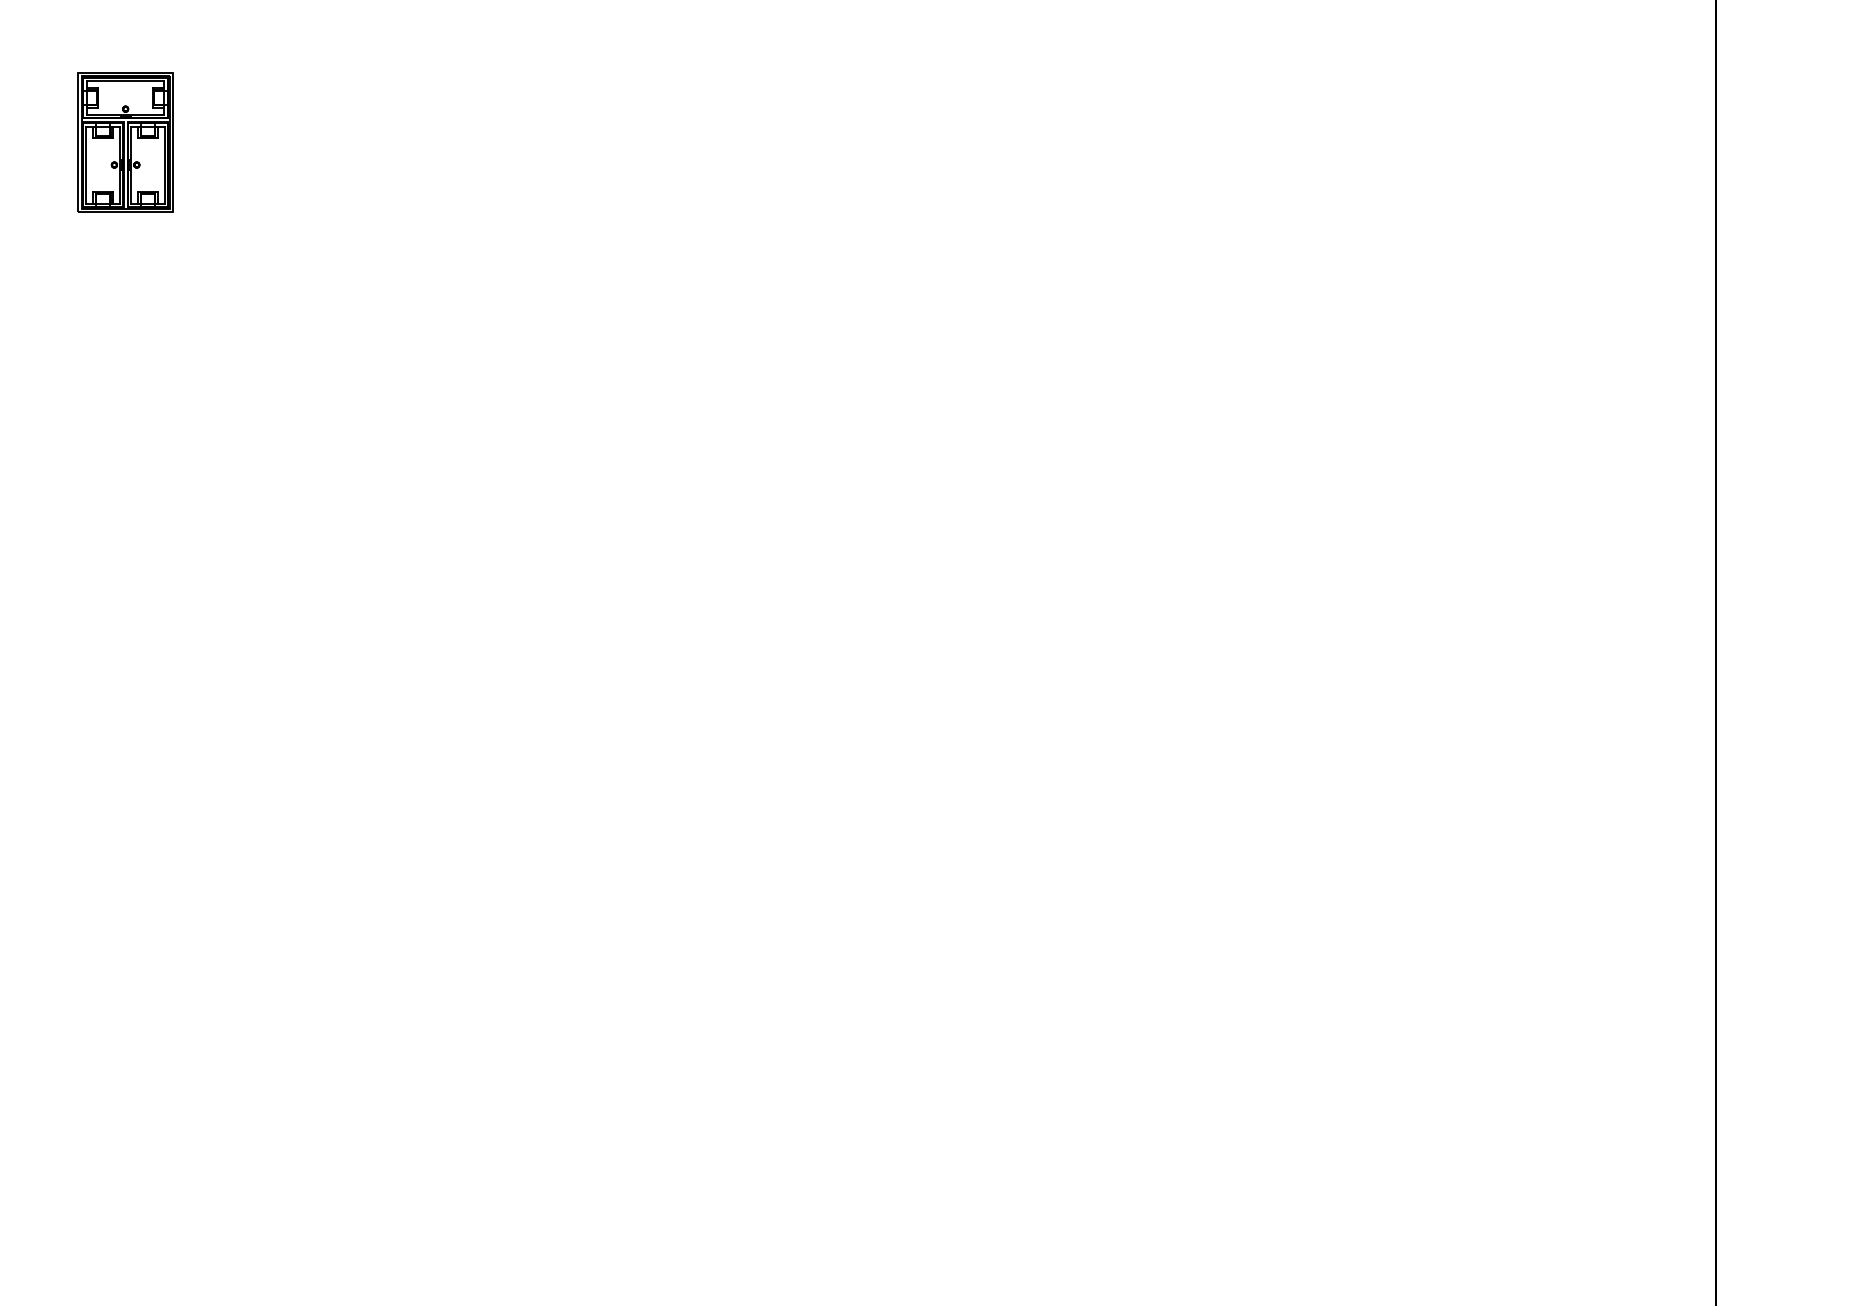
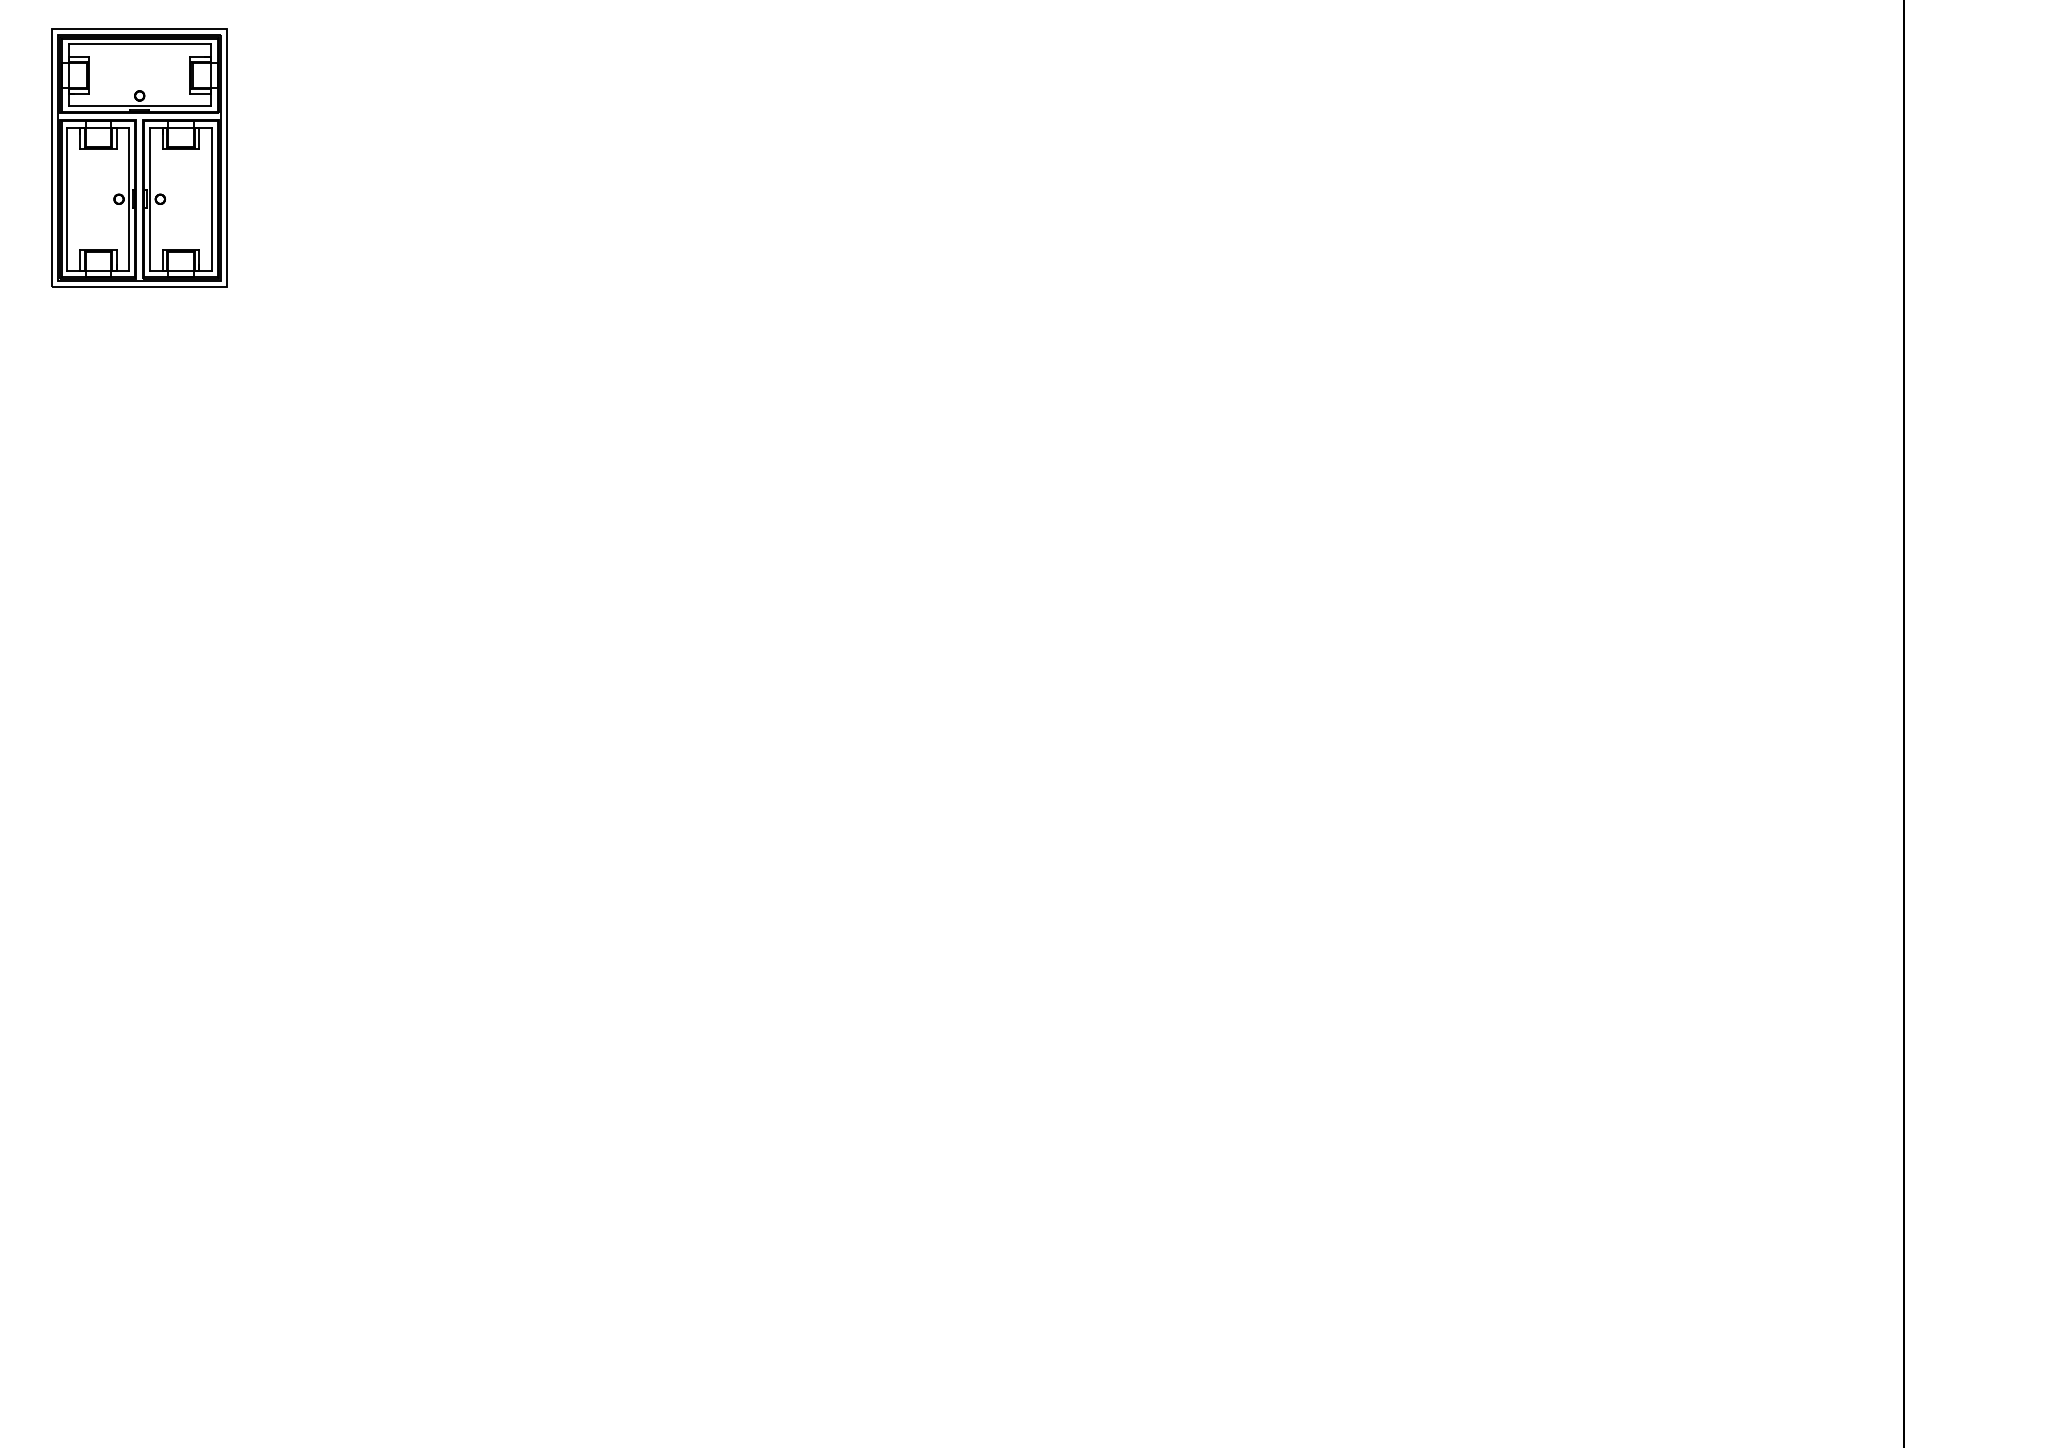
part: (125, 142) -> (139, 157), size x1.67

